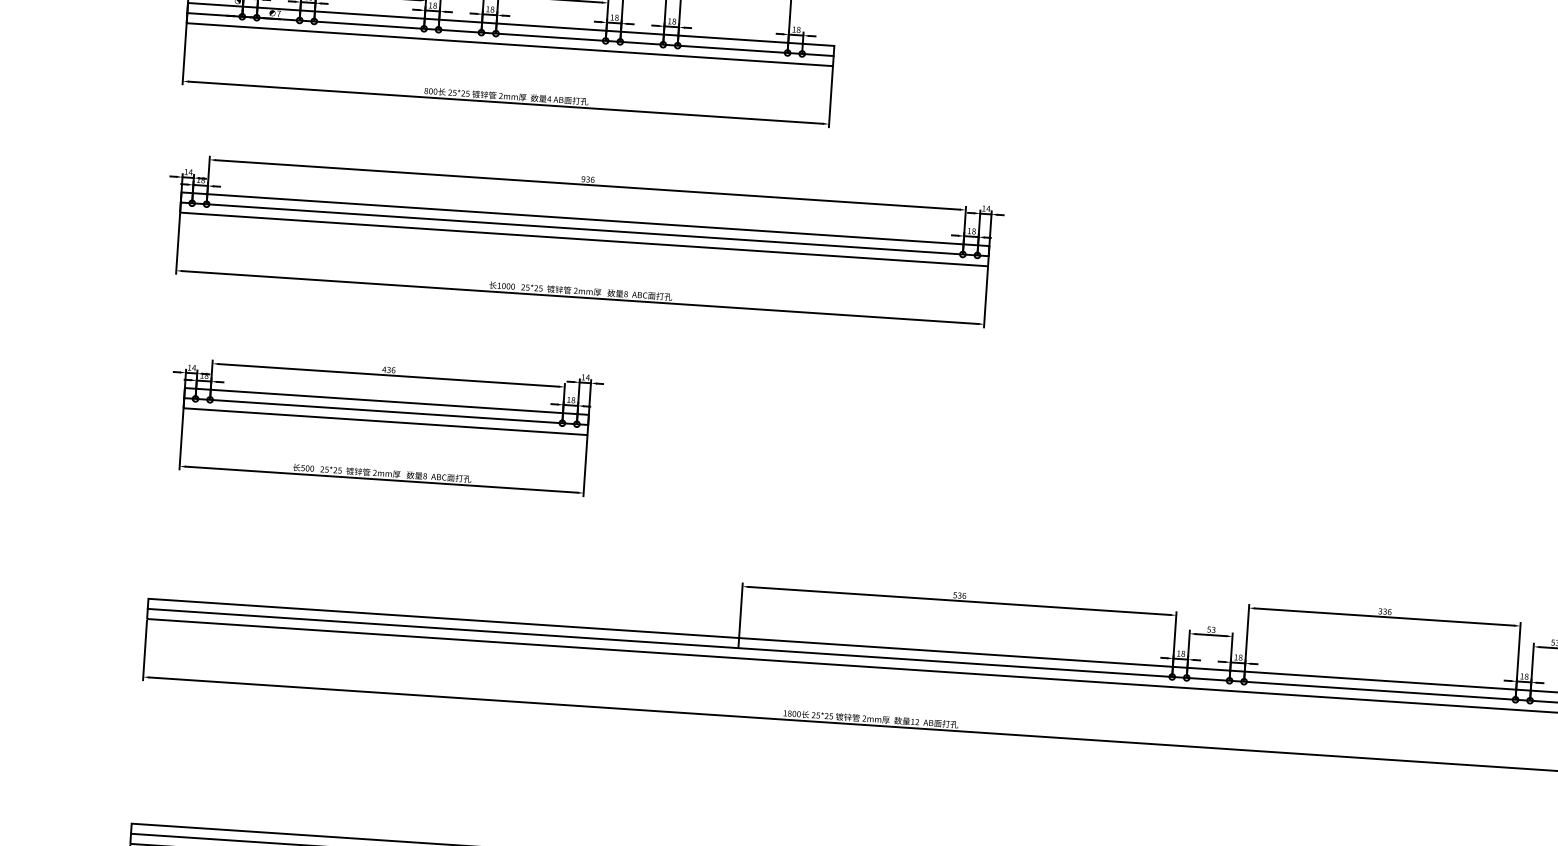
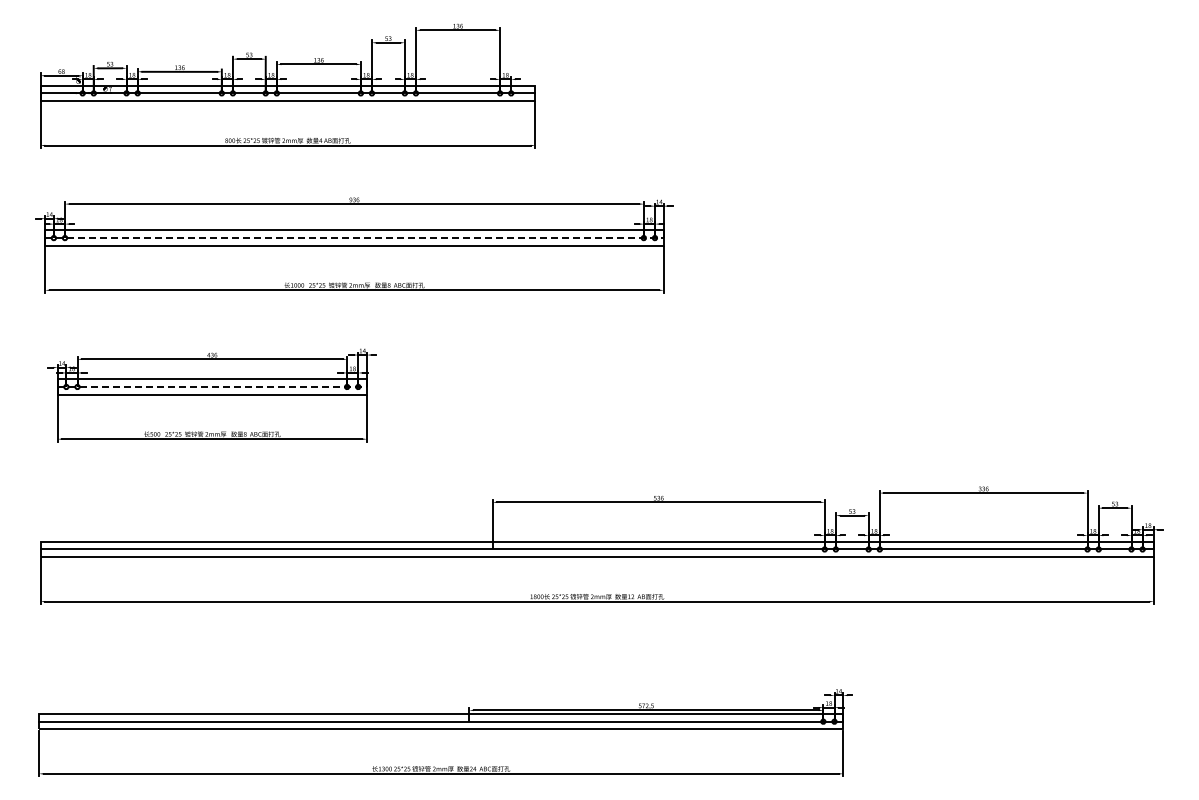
line: (584, 229) -> (354, 238), solid -> dashed
line: (386, 412) -> (212, 387), solid -> dashed

